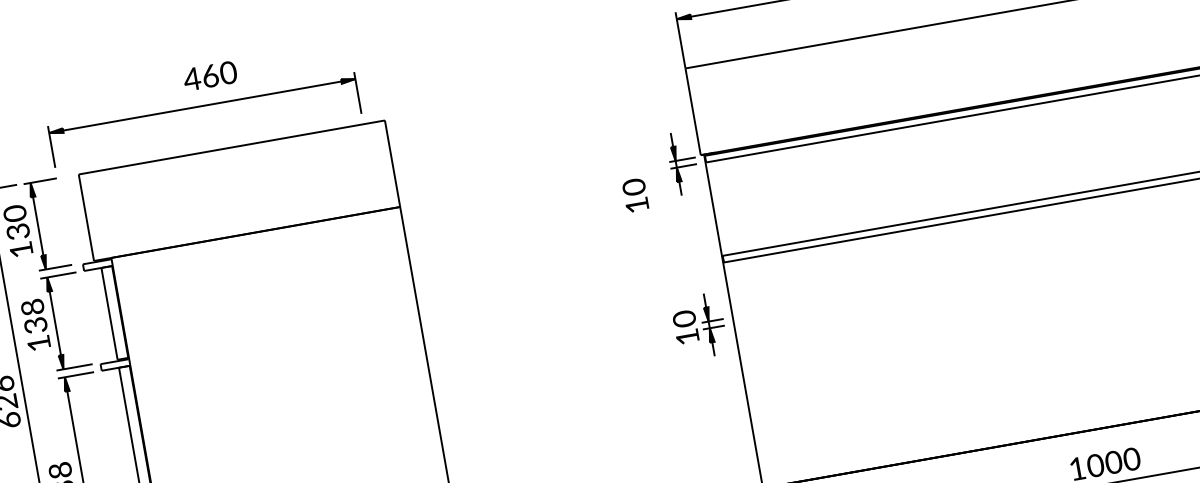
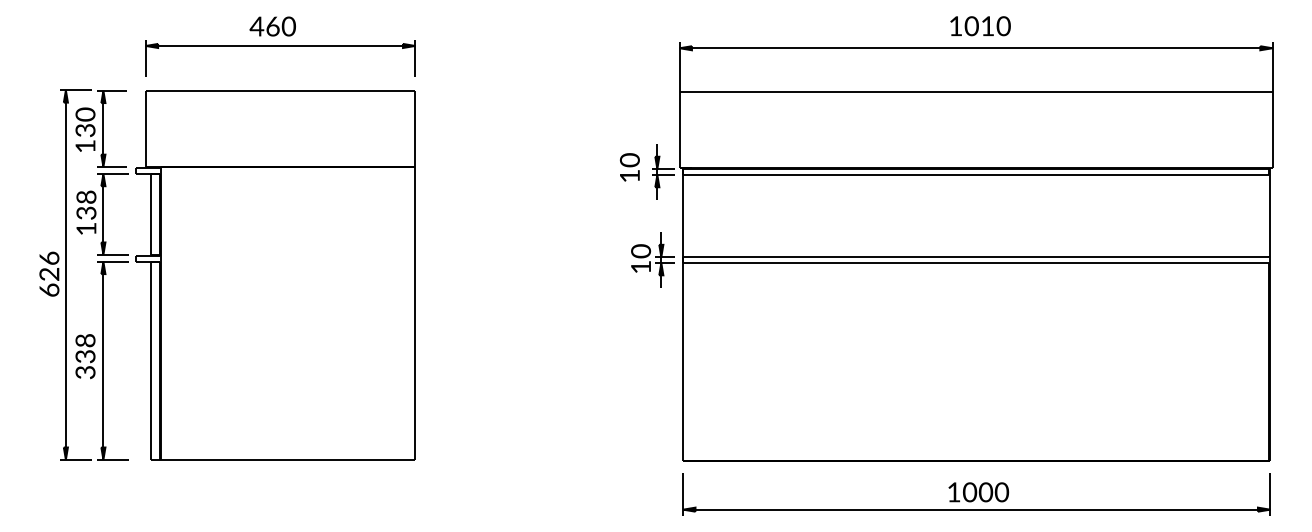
part: (202, 106) -> (280, 46), moved
text: (635, 195) -> (629, 167), moved
part: (699, 326) -> (652, 259), moved

